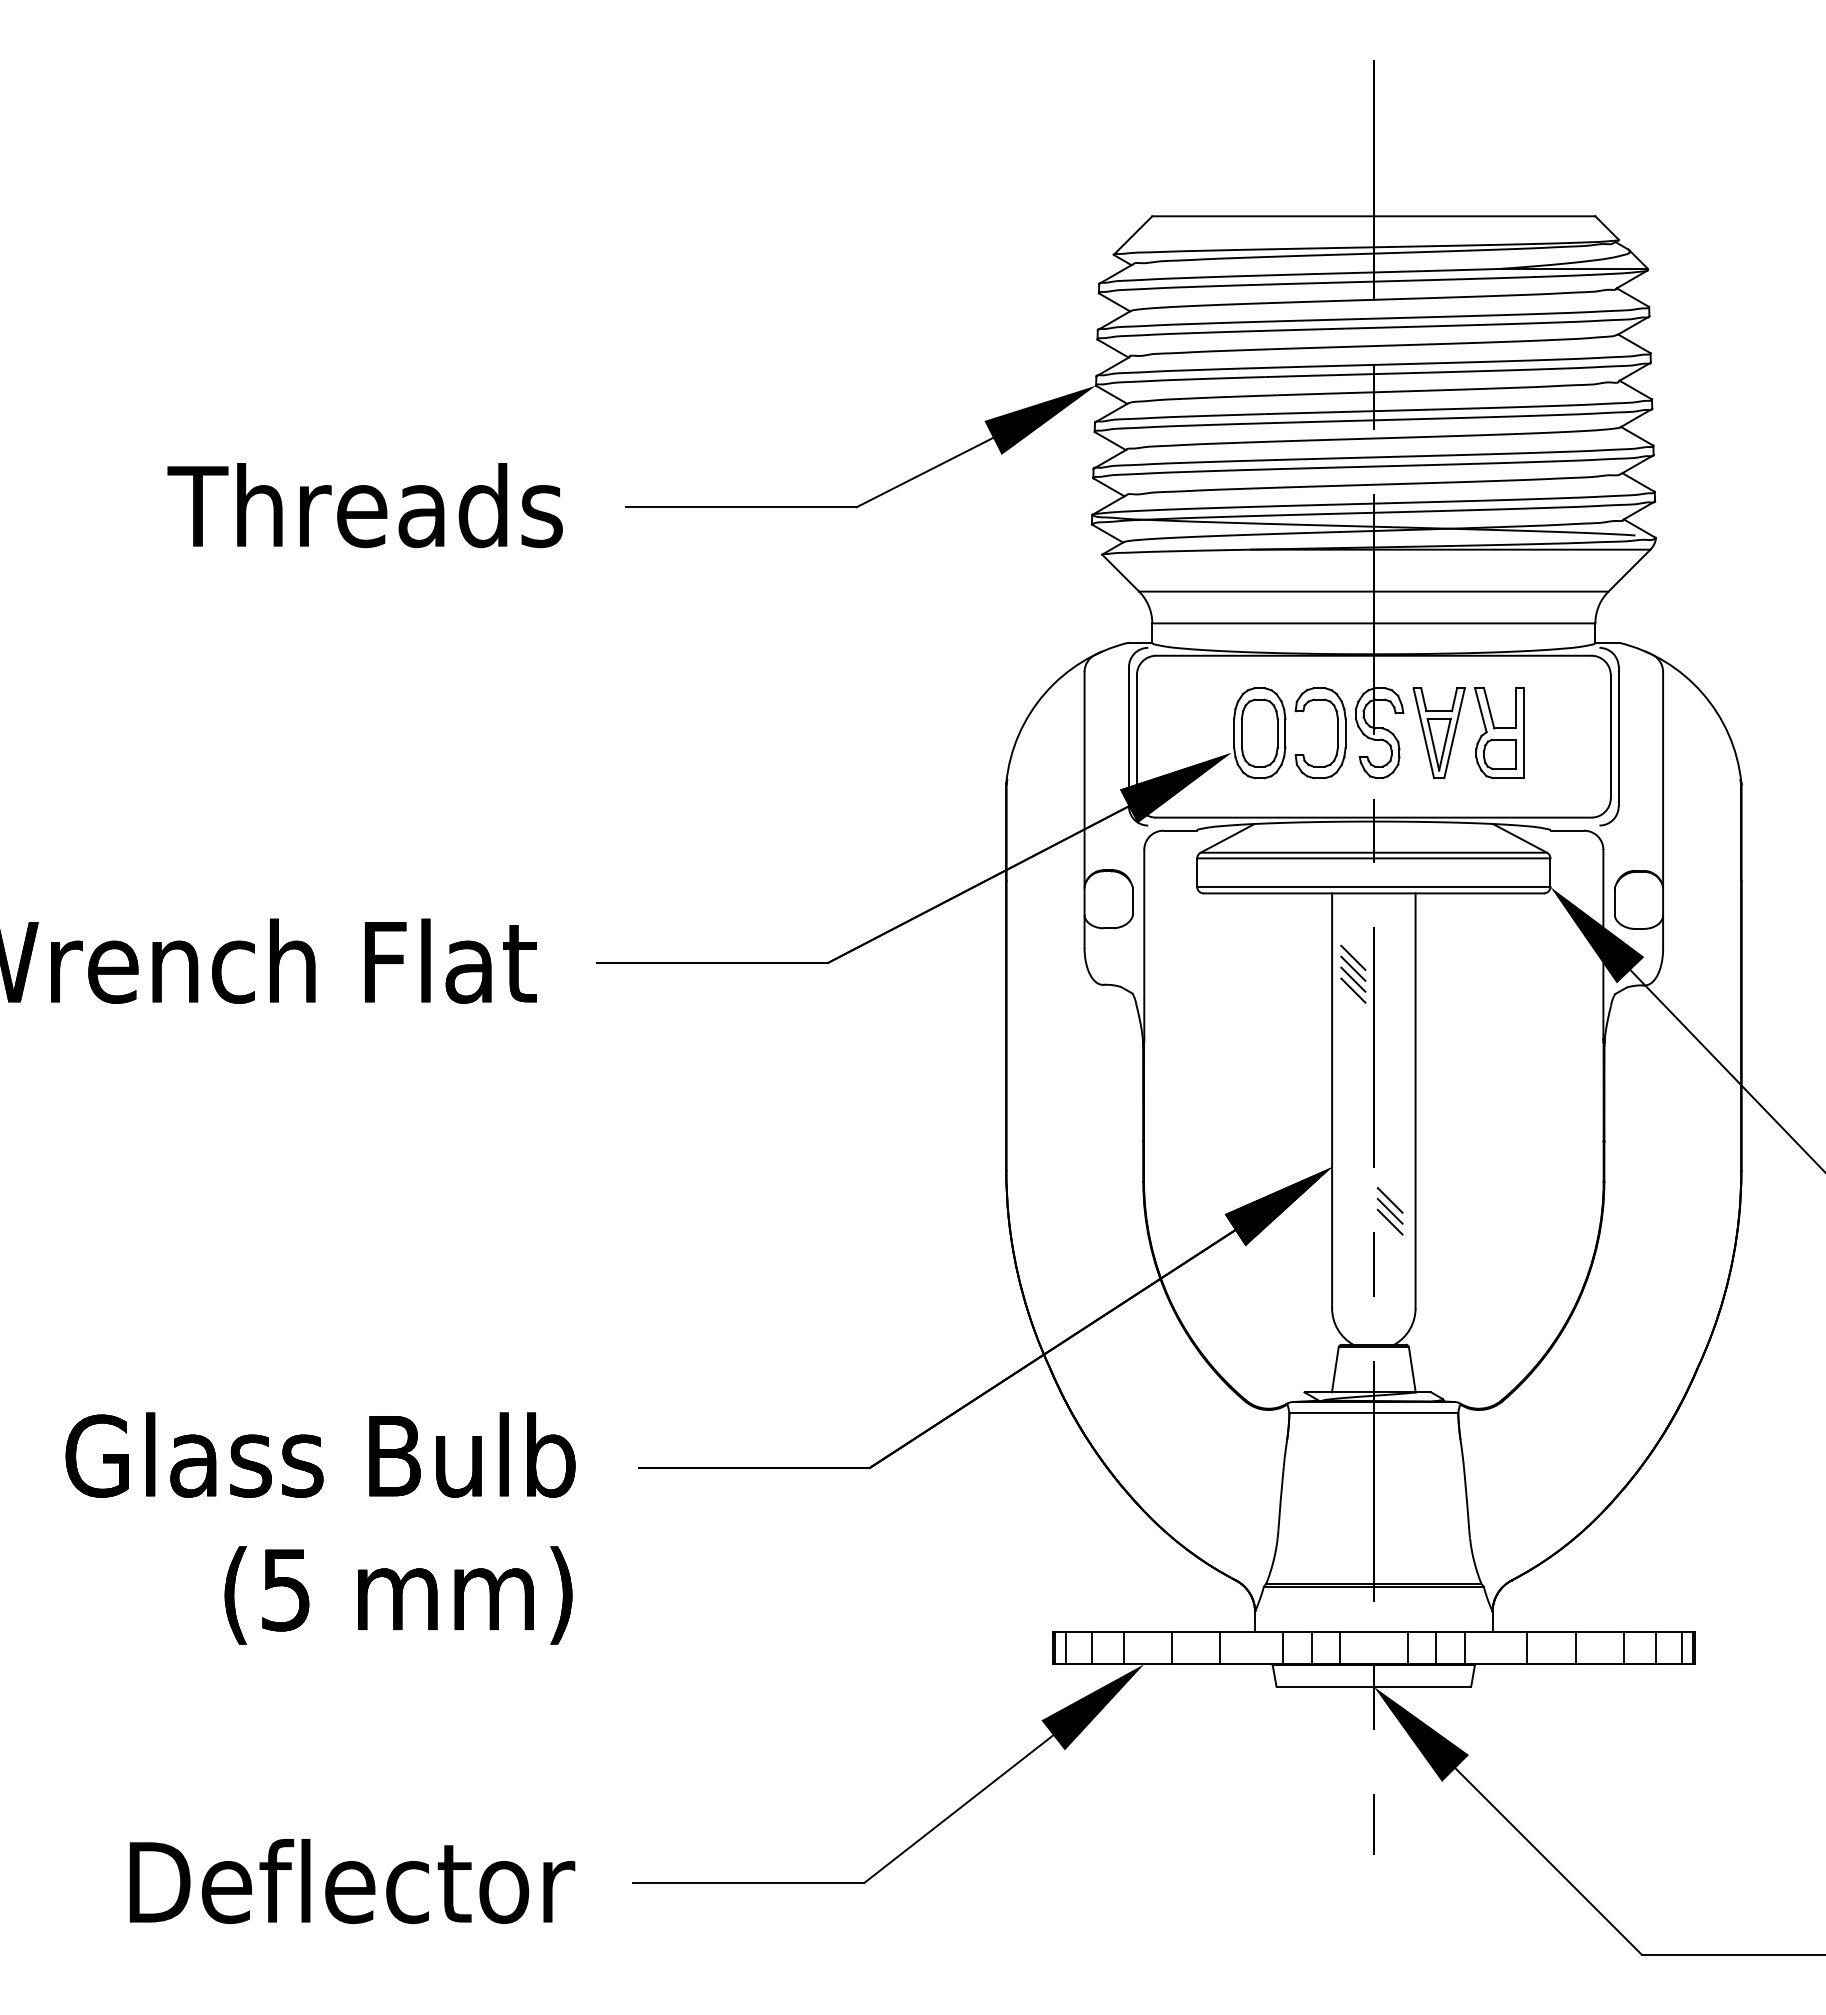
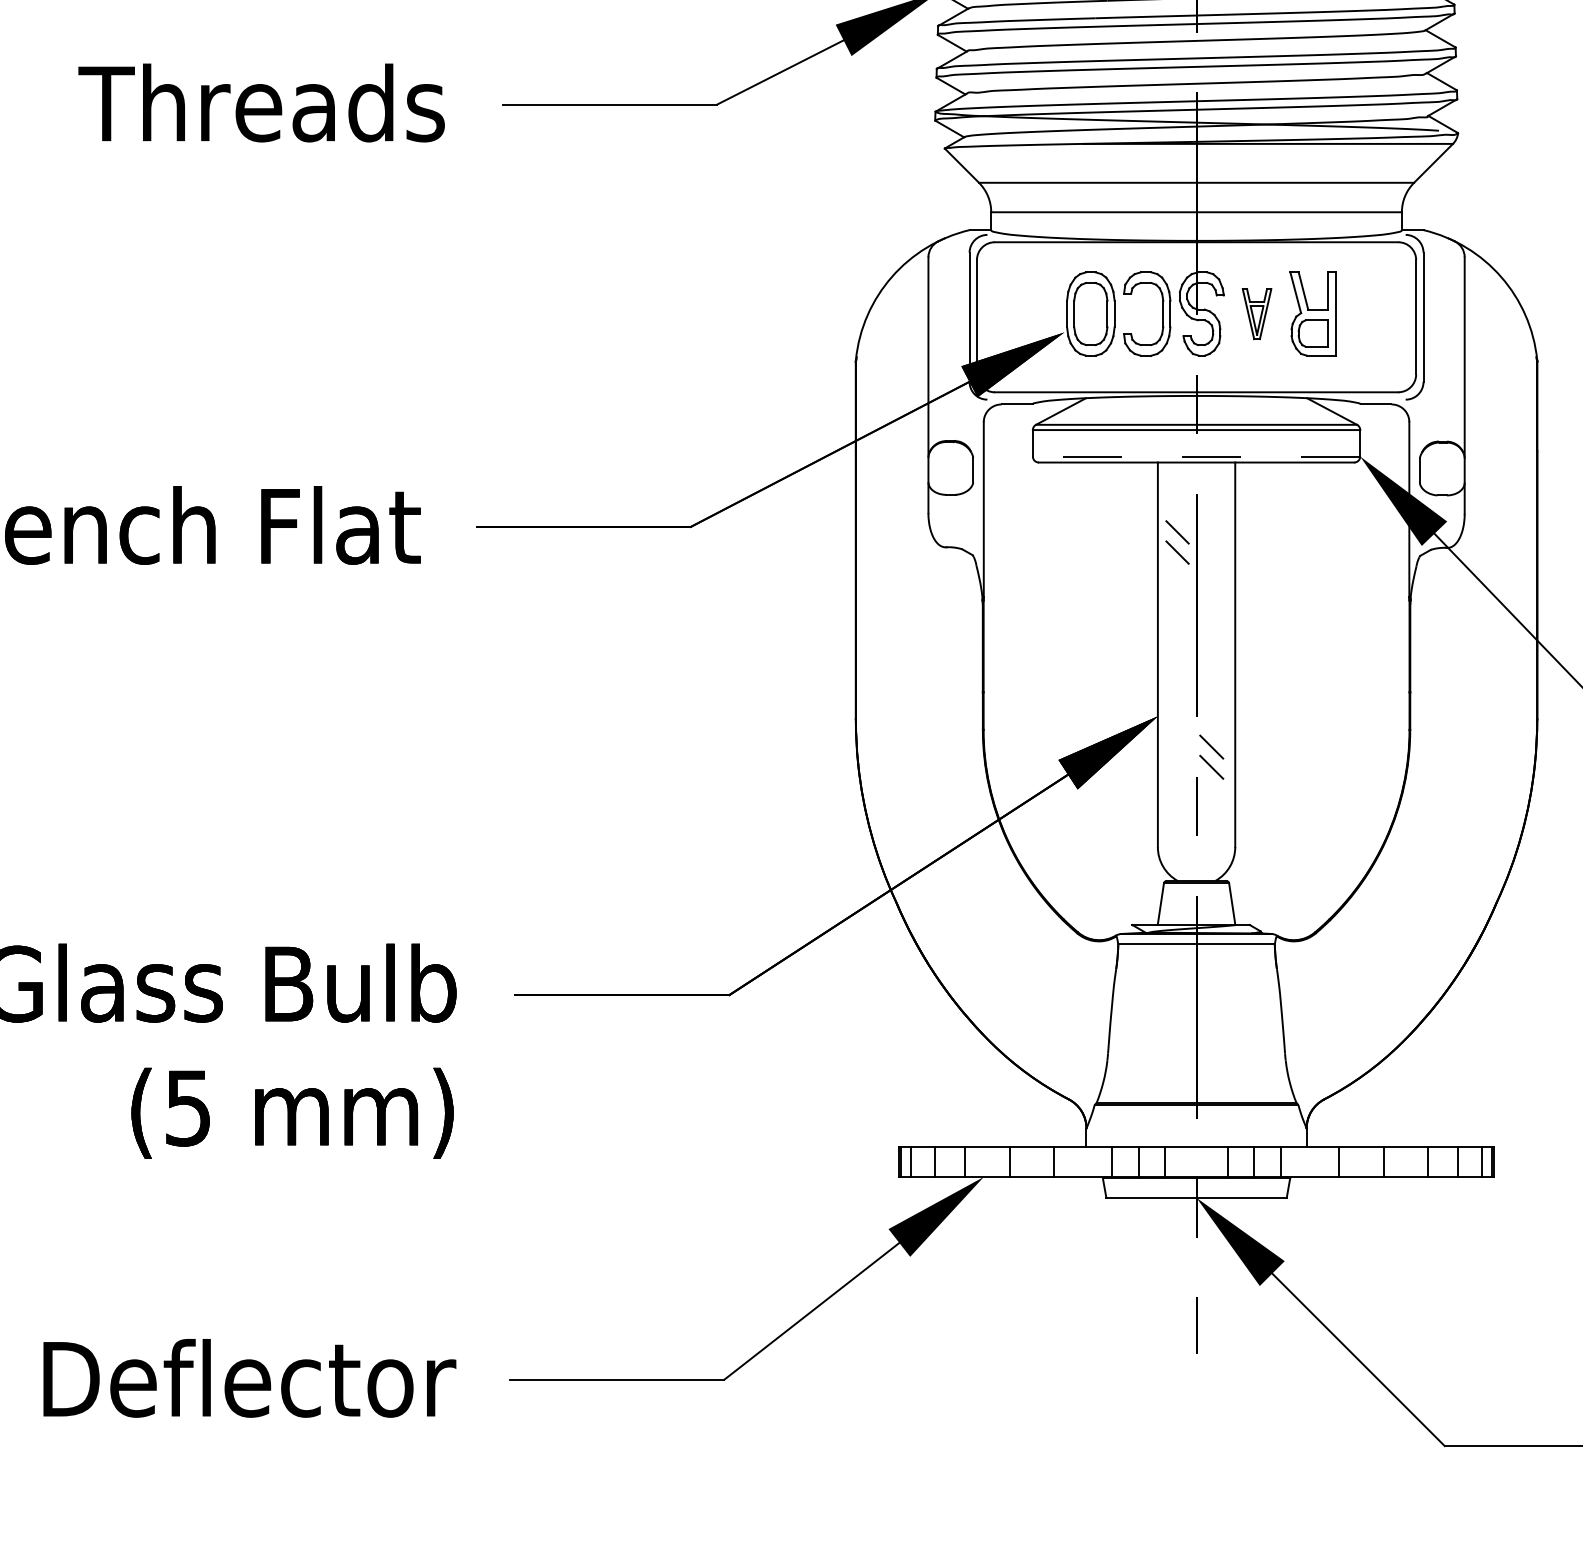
part: (1438, 733) -> (1256, 314), size x0.6
line: (1373, 886) -> (1196, 456), solid -> dashed
line: (1353, 957) -> (1177, 521), removed
line: (1353, 979) -> (1177, 542), removed
line: (1389, 1210) -> (1211, 756), removed

